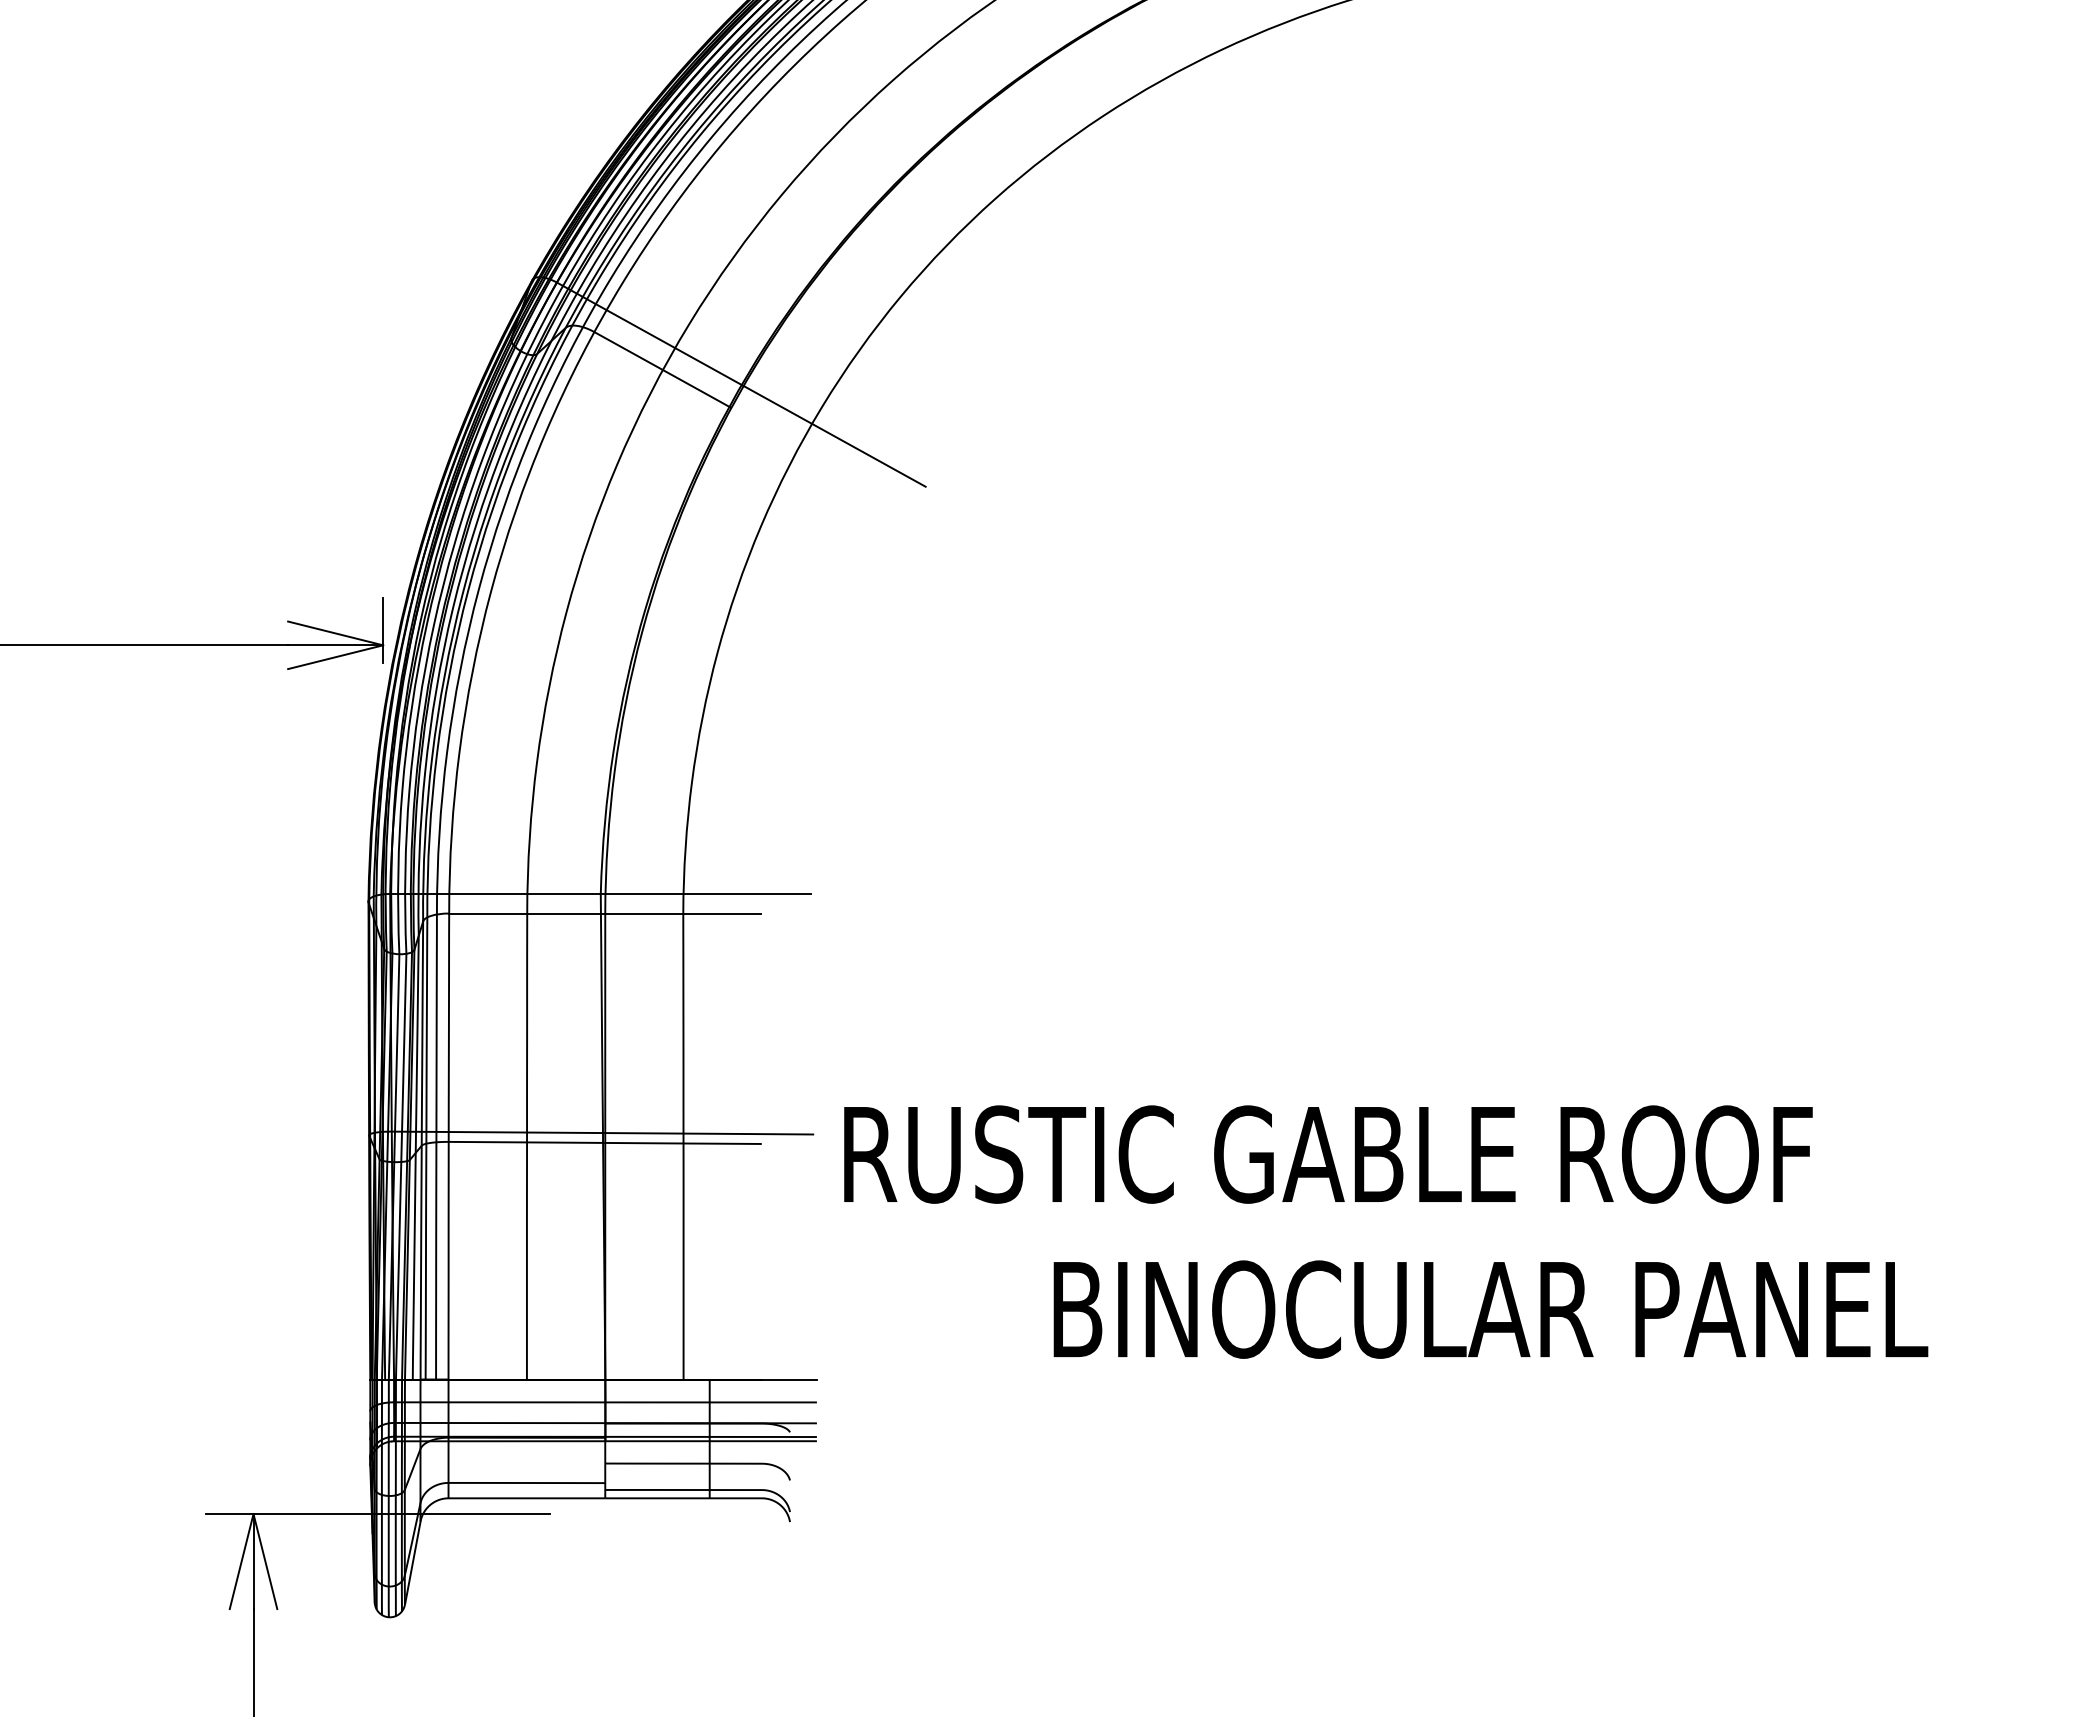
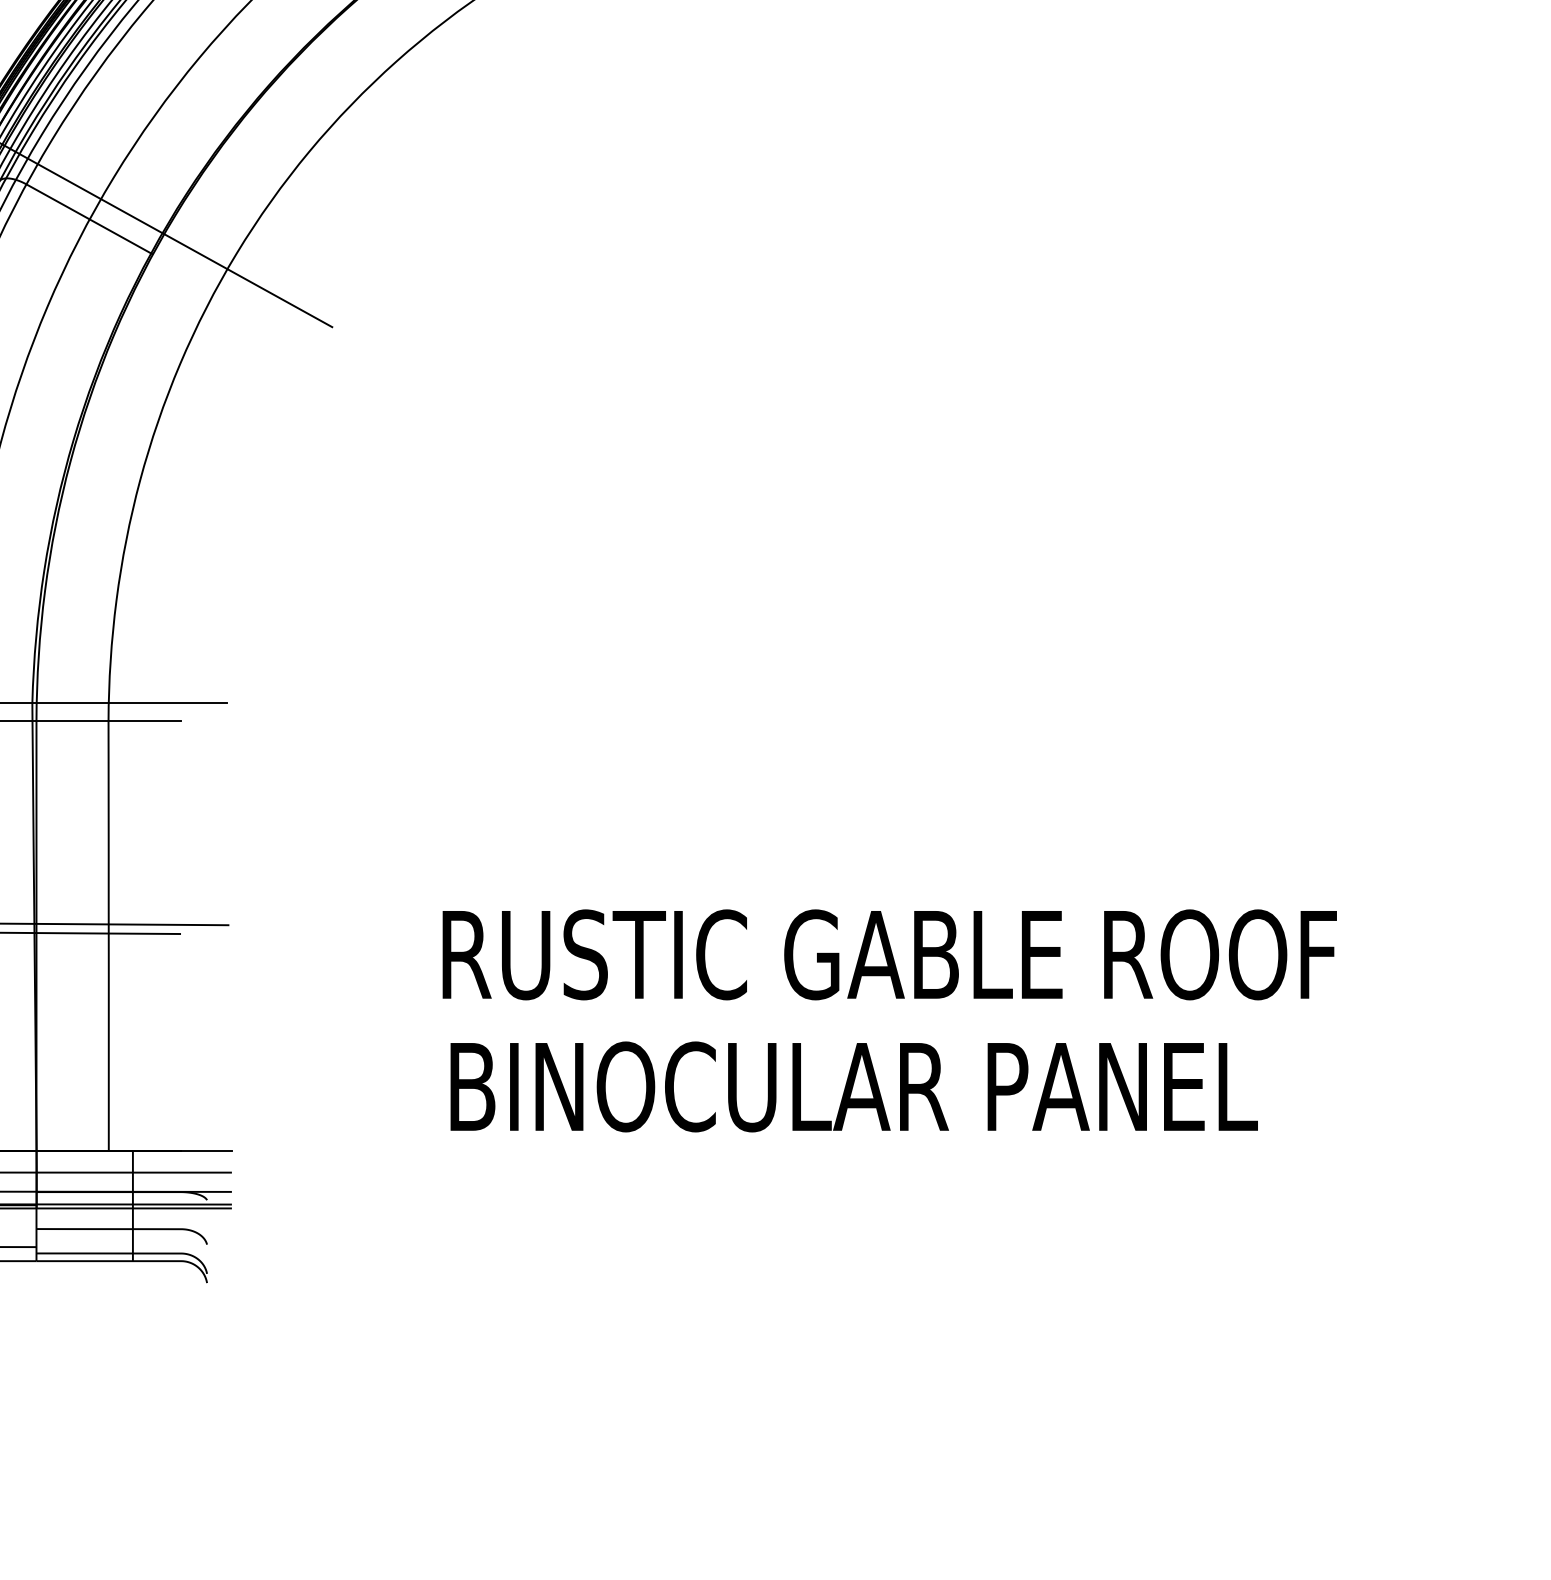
text: (1328, 1154) -> (889, 954), moved

